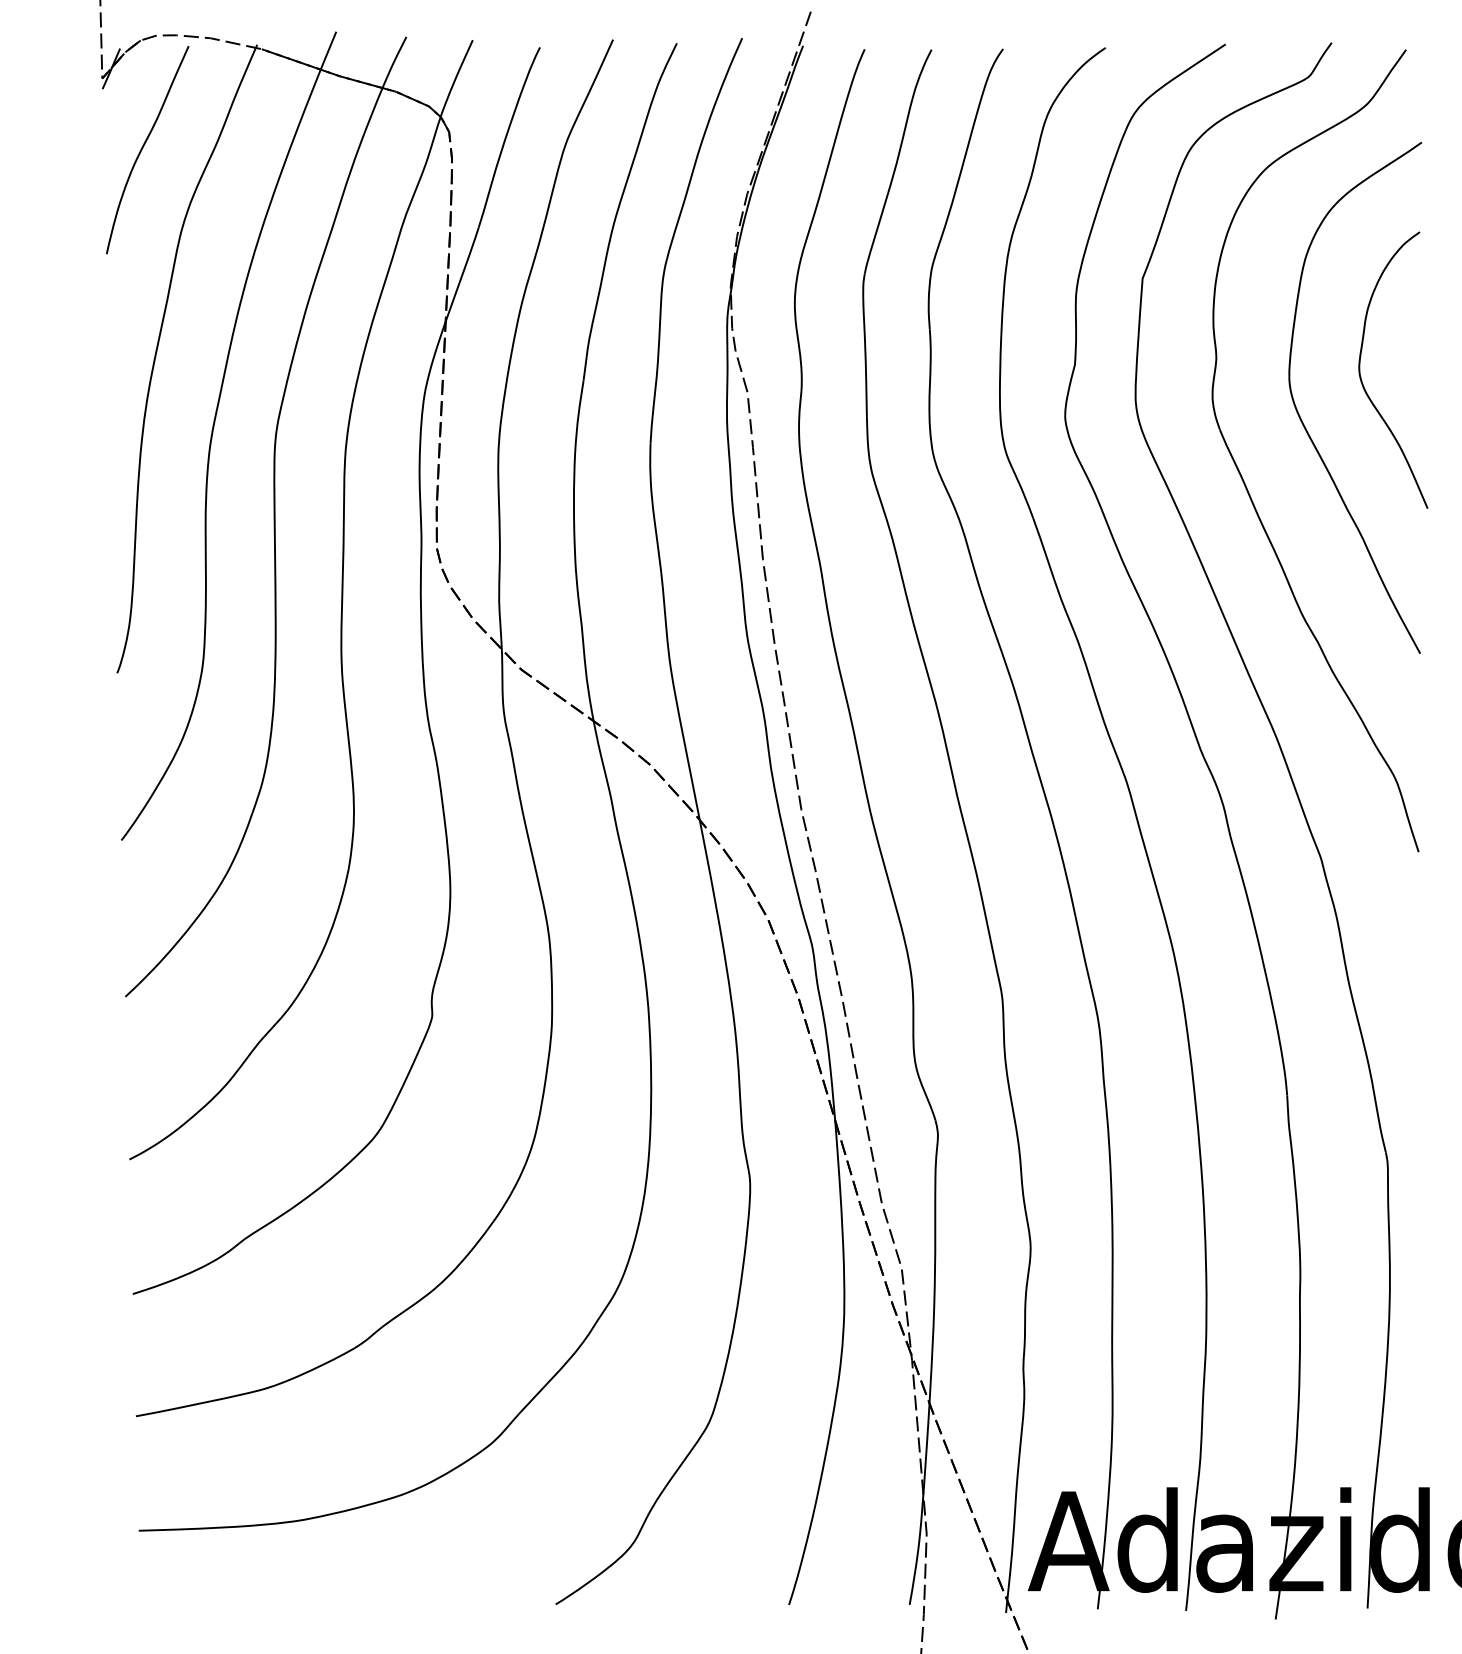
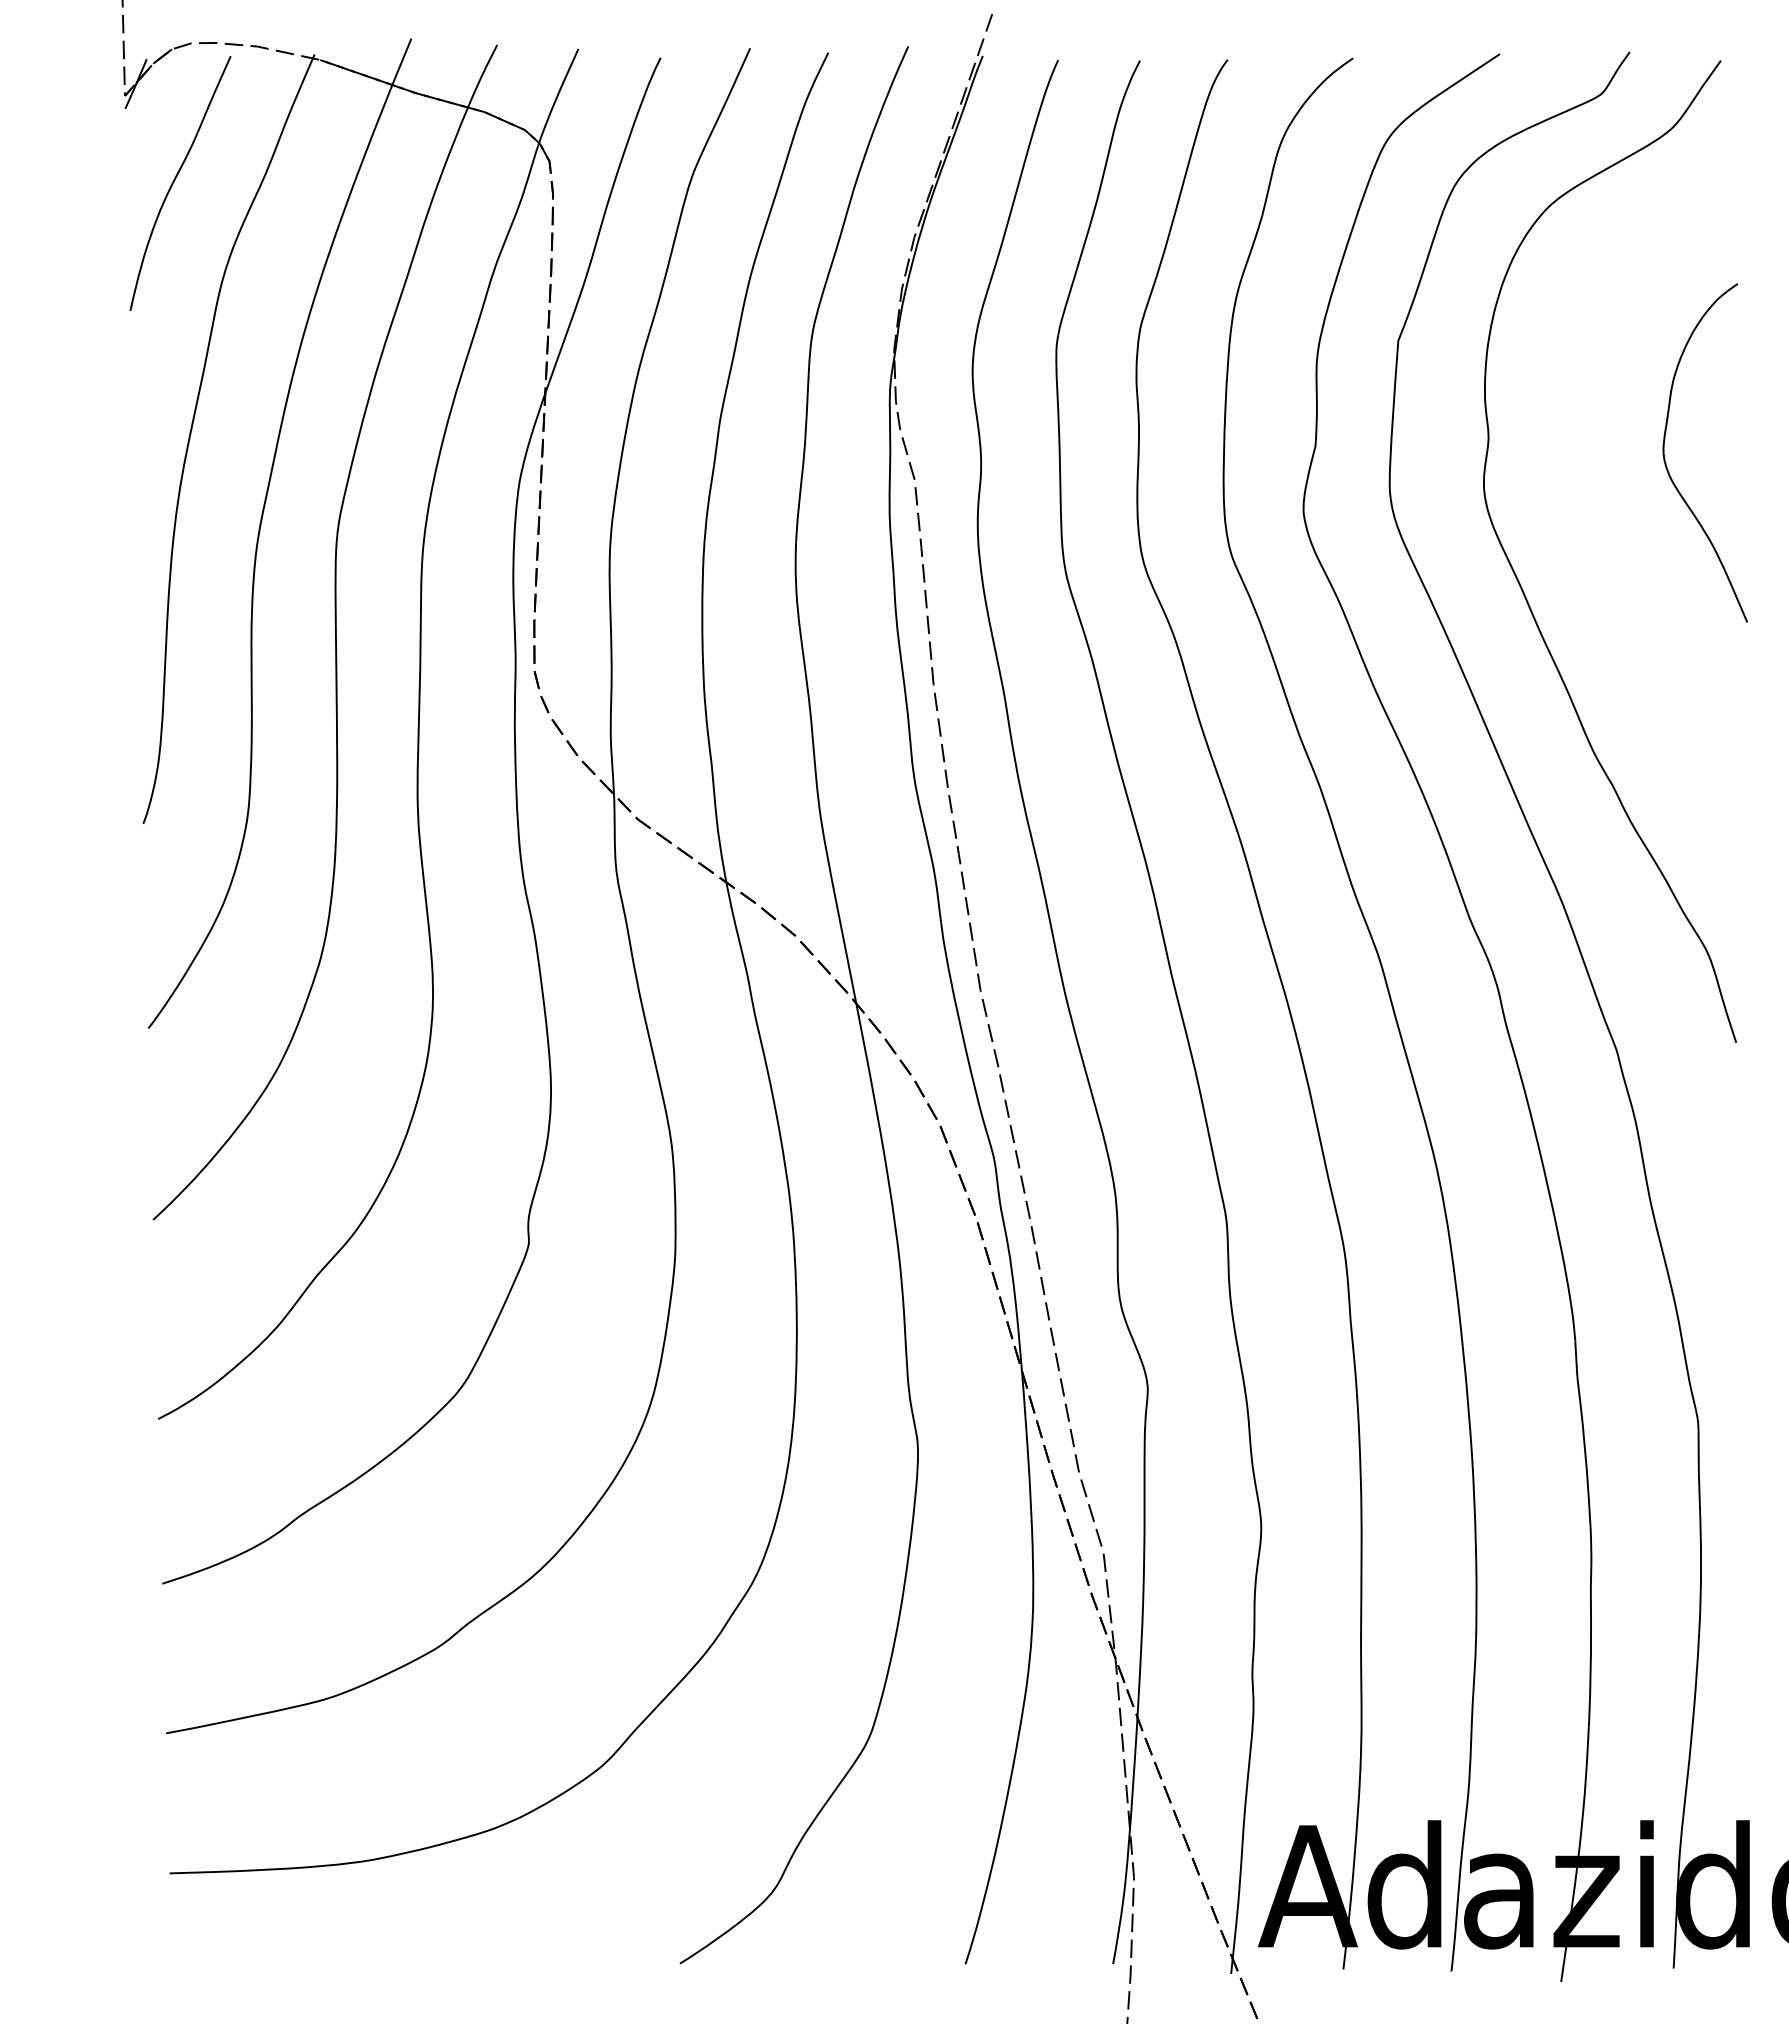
curve: (1305, 426) -> (1597, 521), removed

